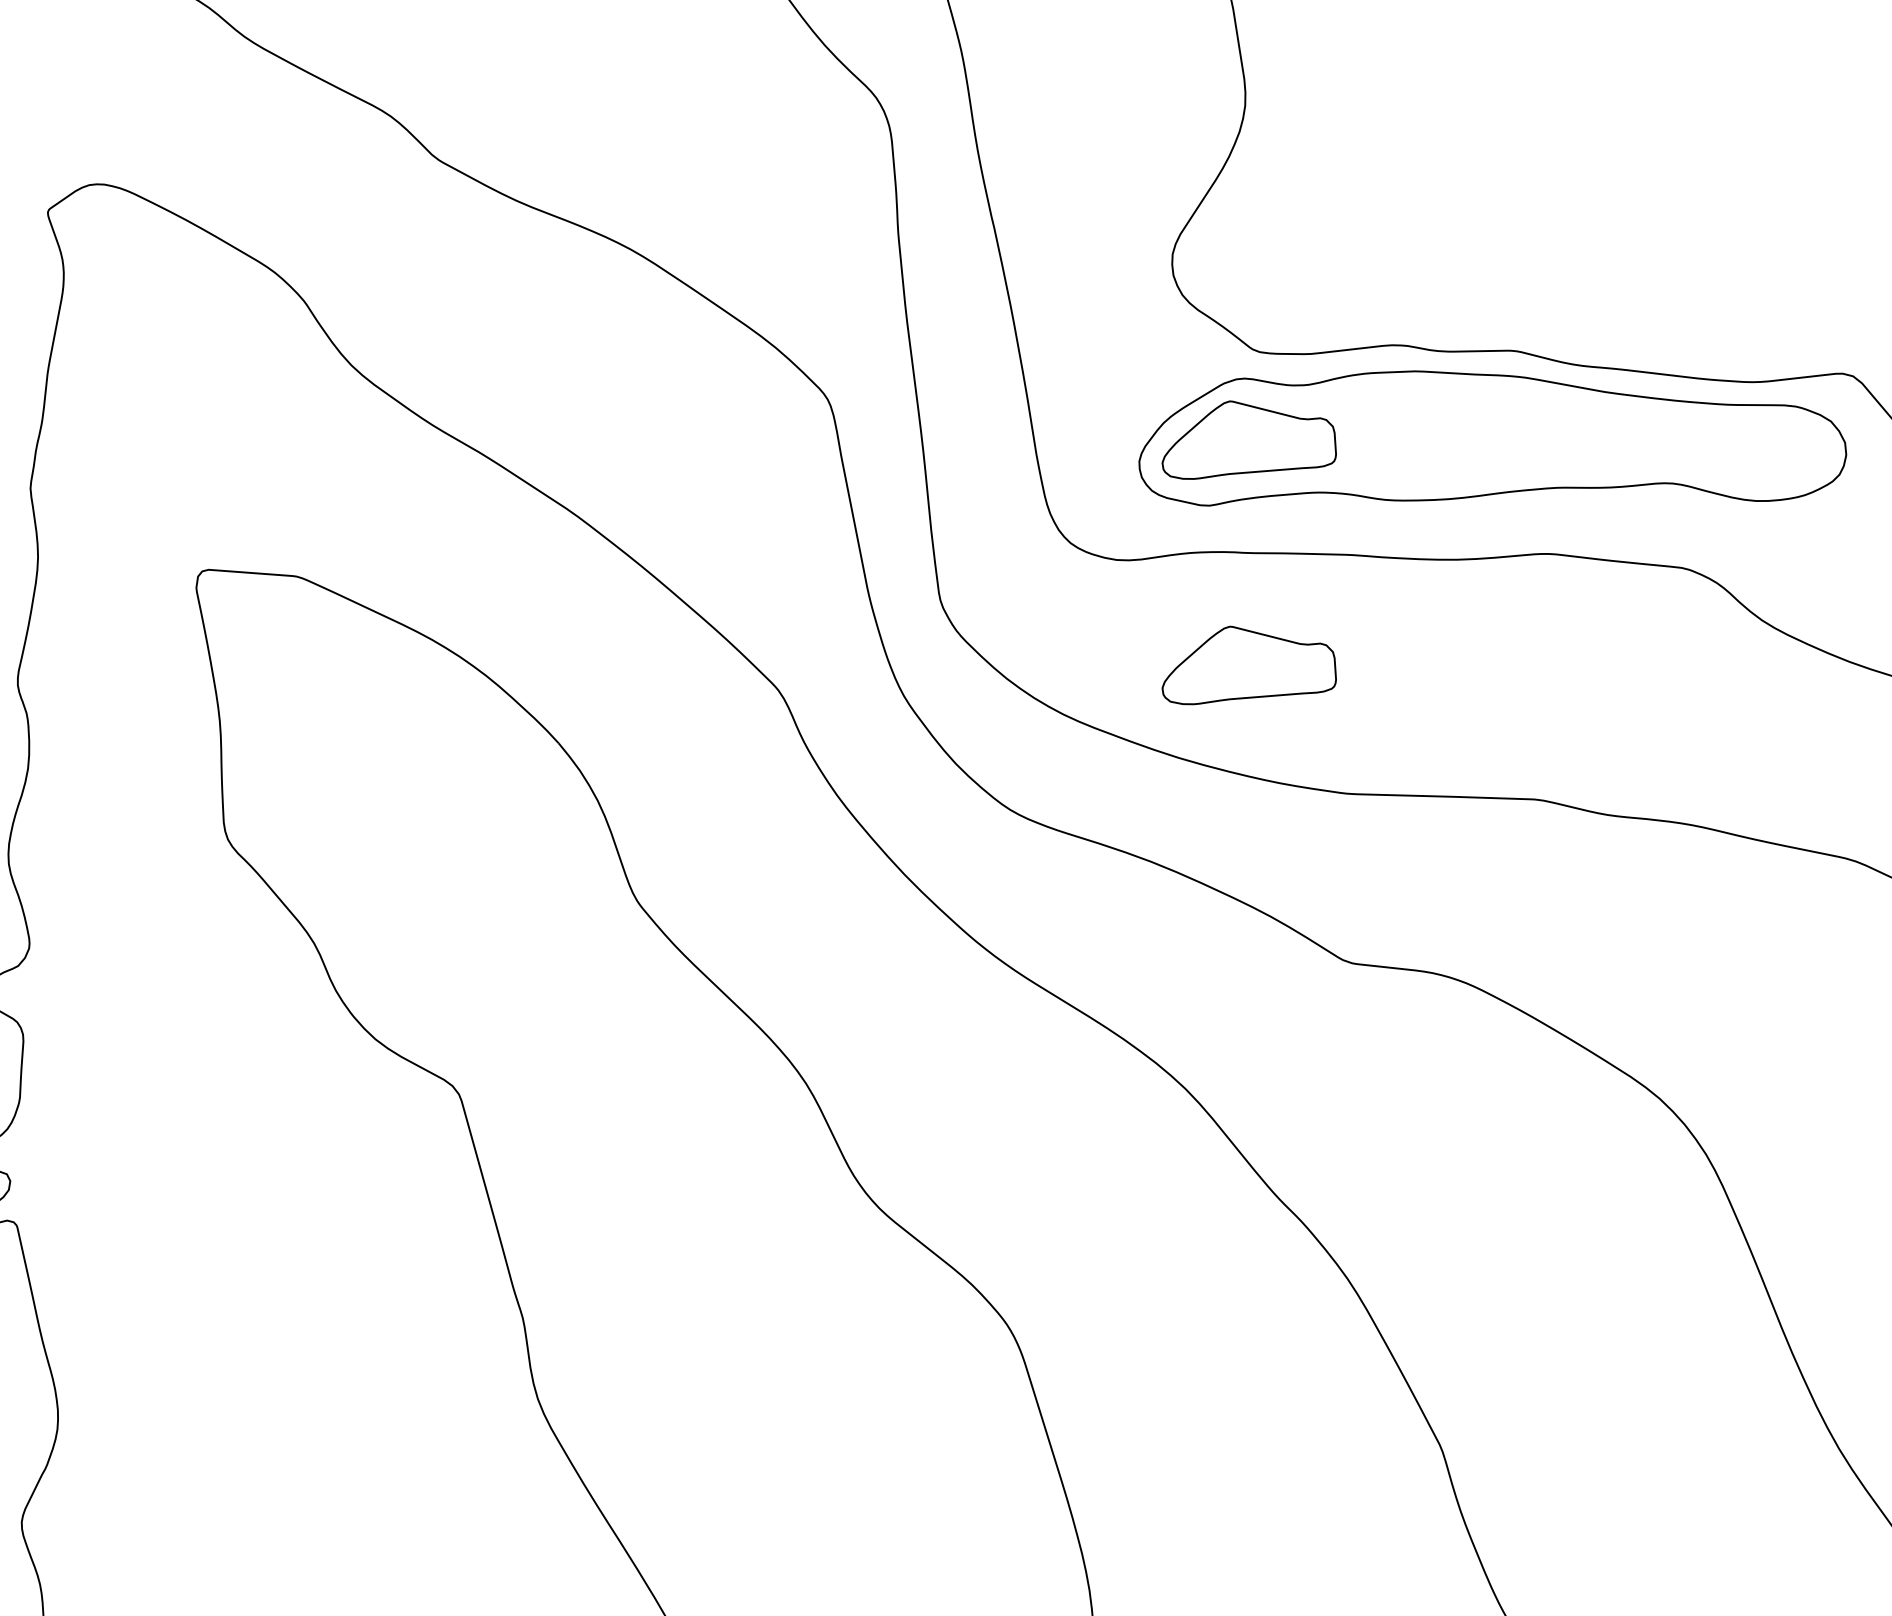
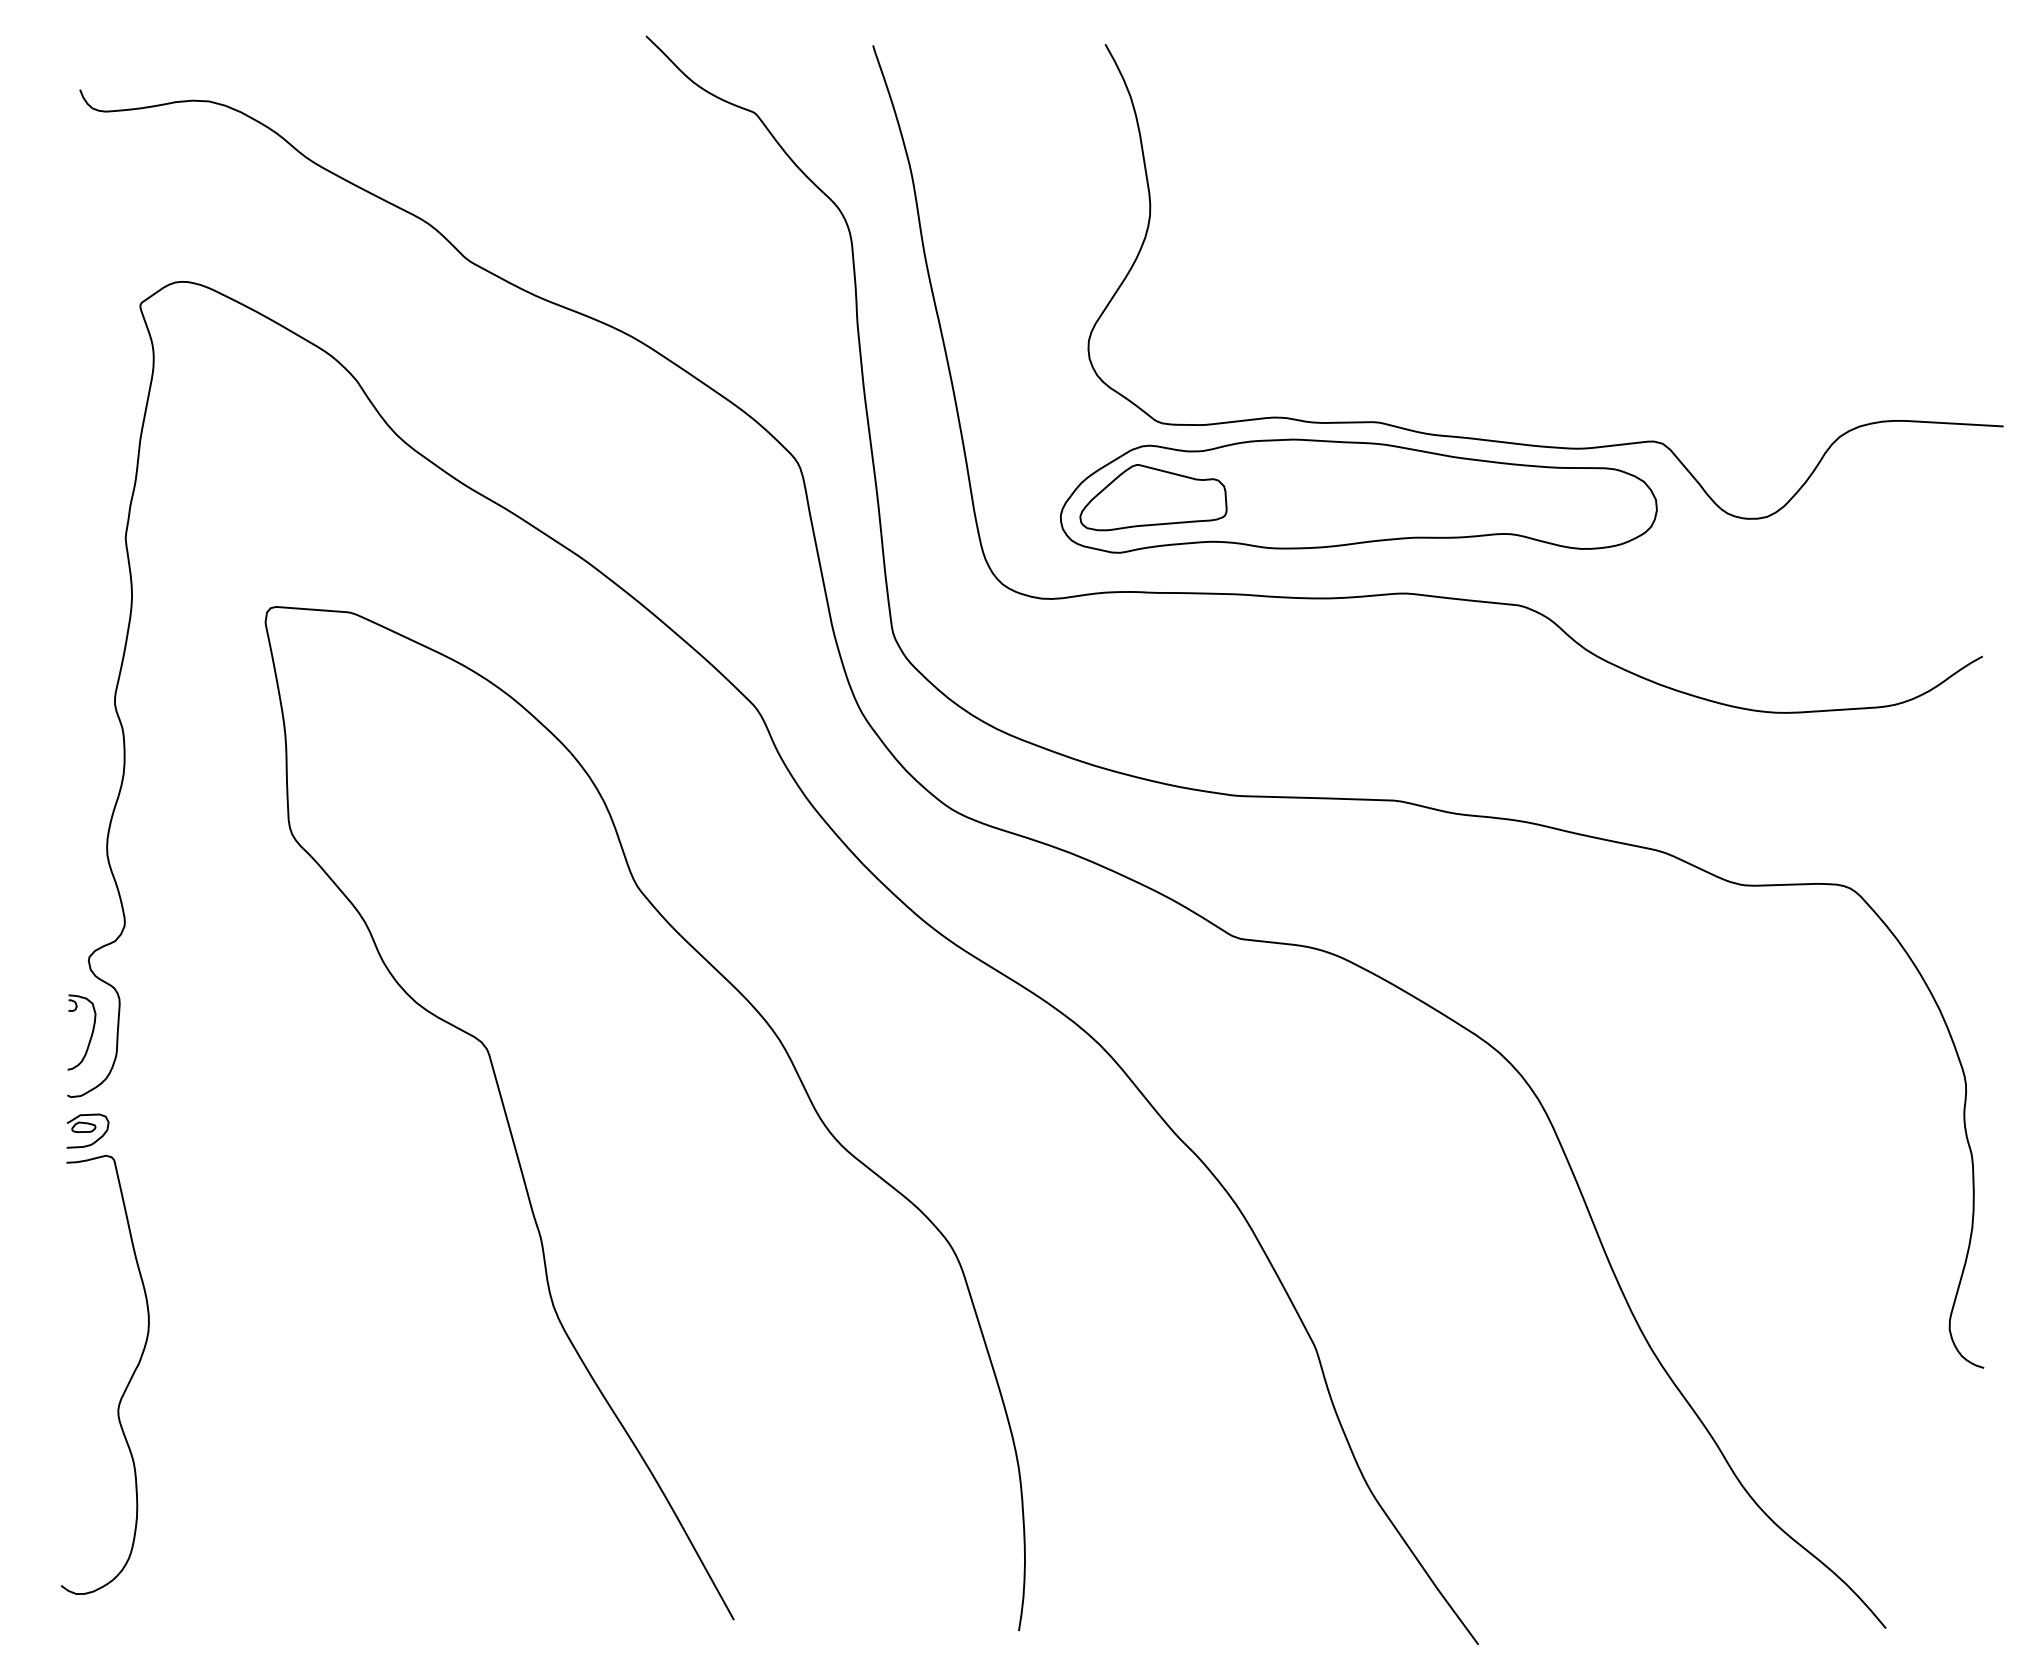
part: (1249, 665) -> (1153, 687), removed

